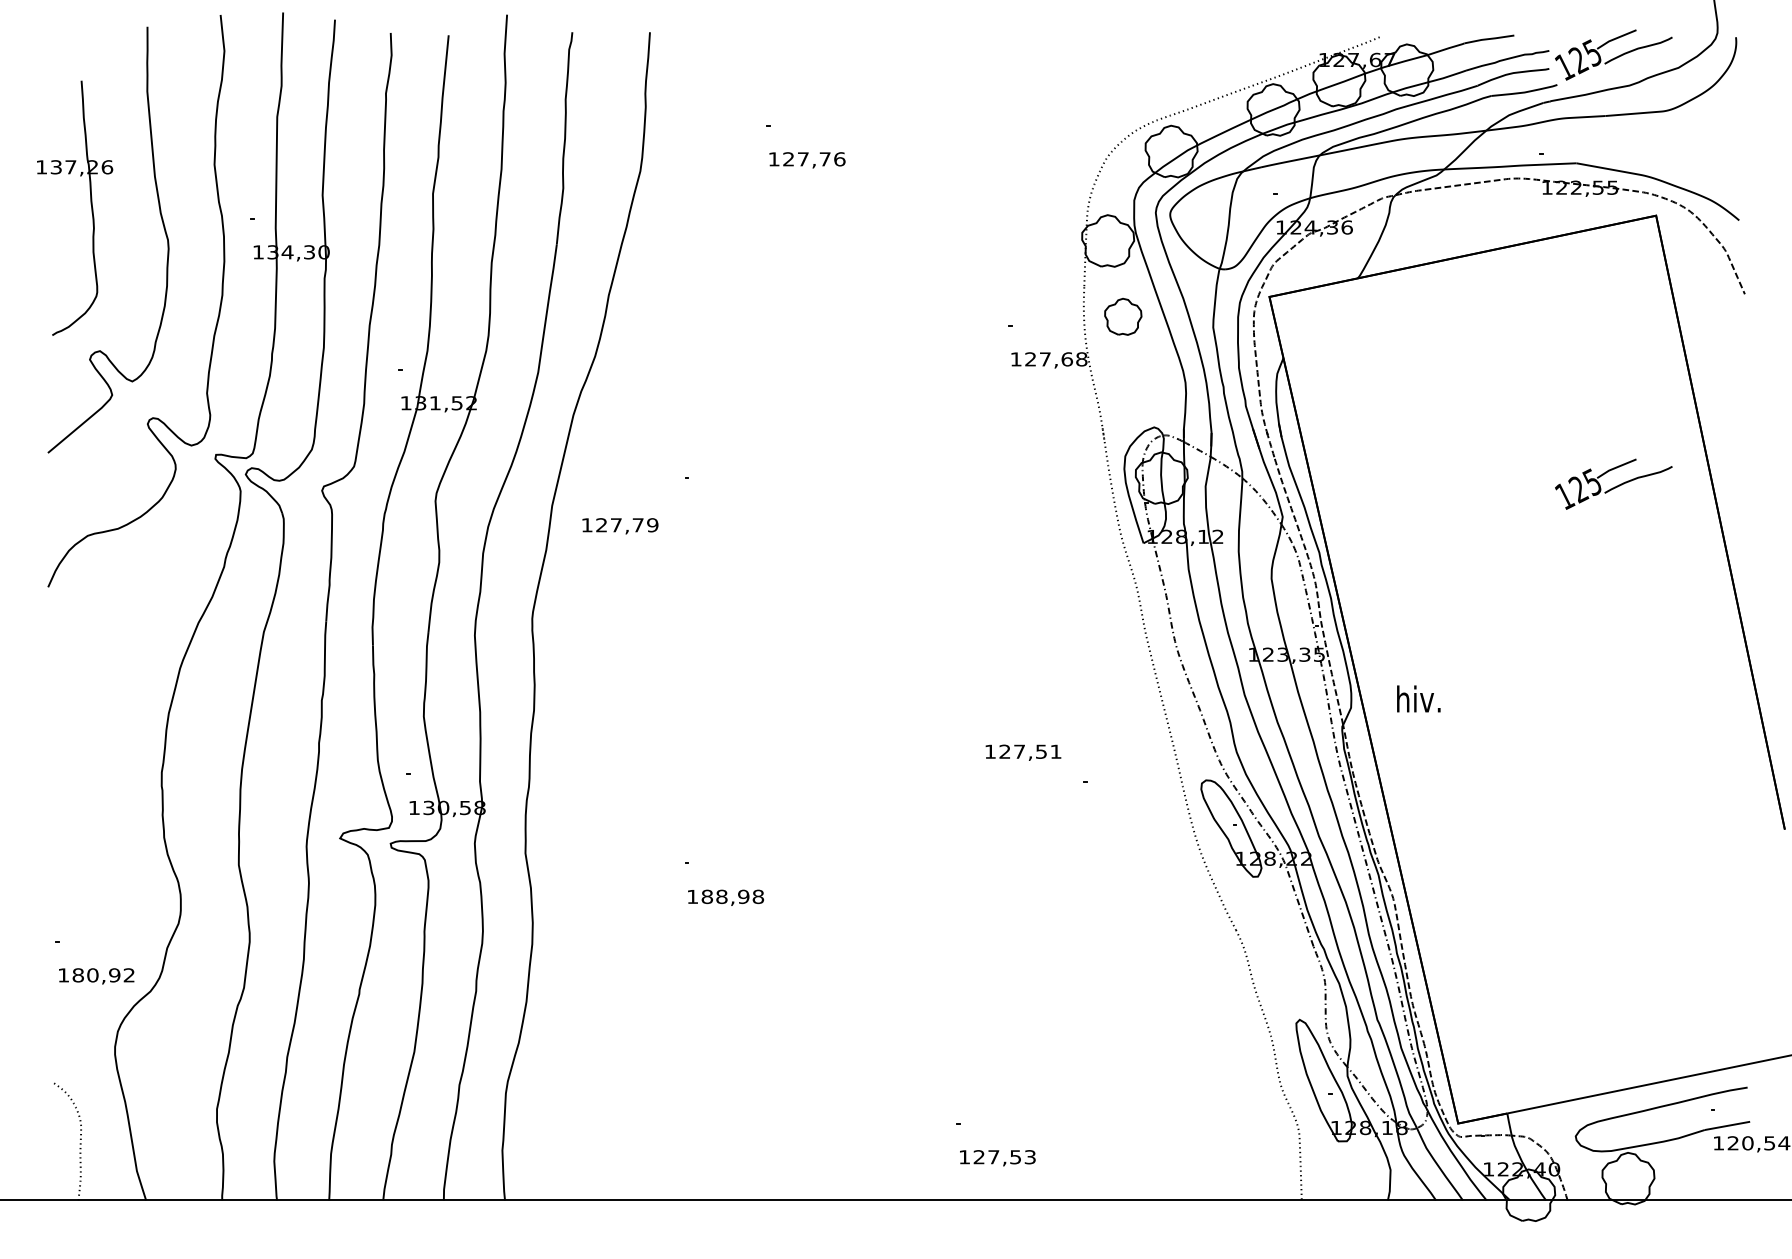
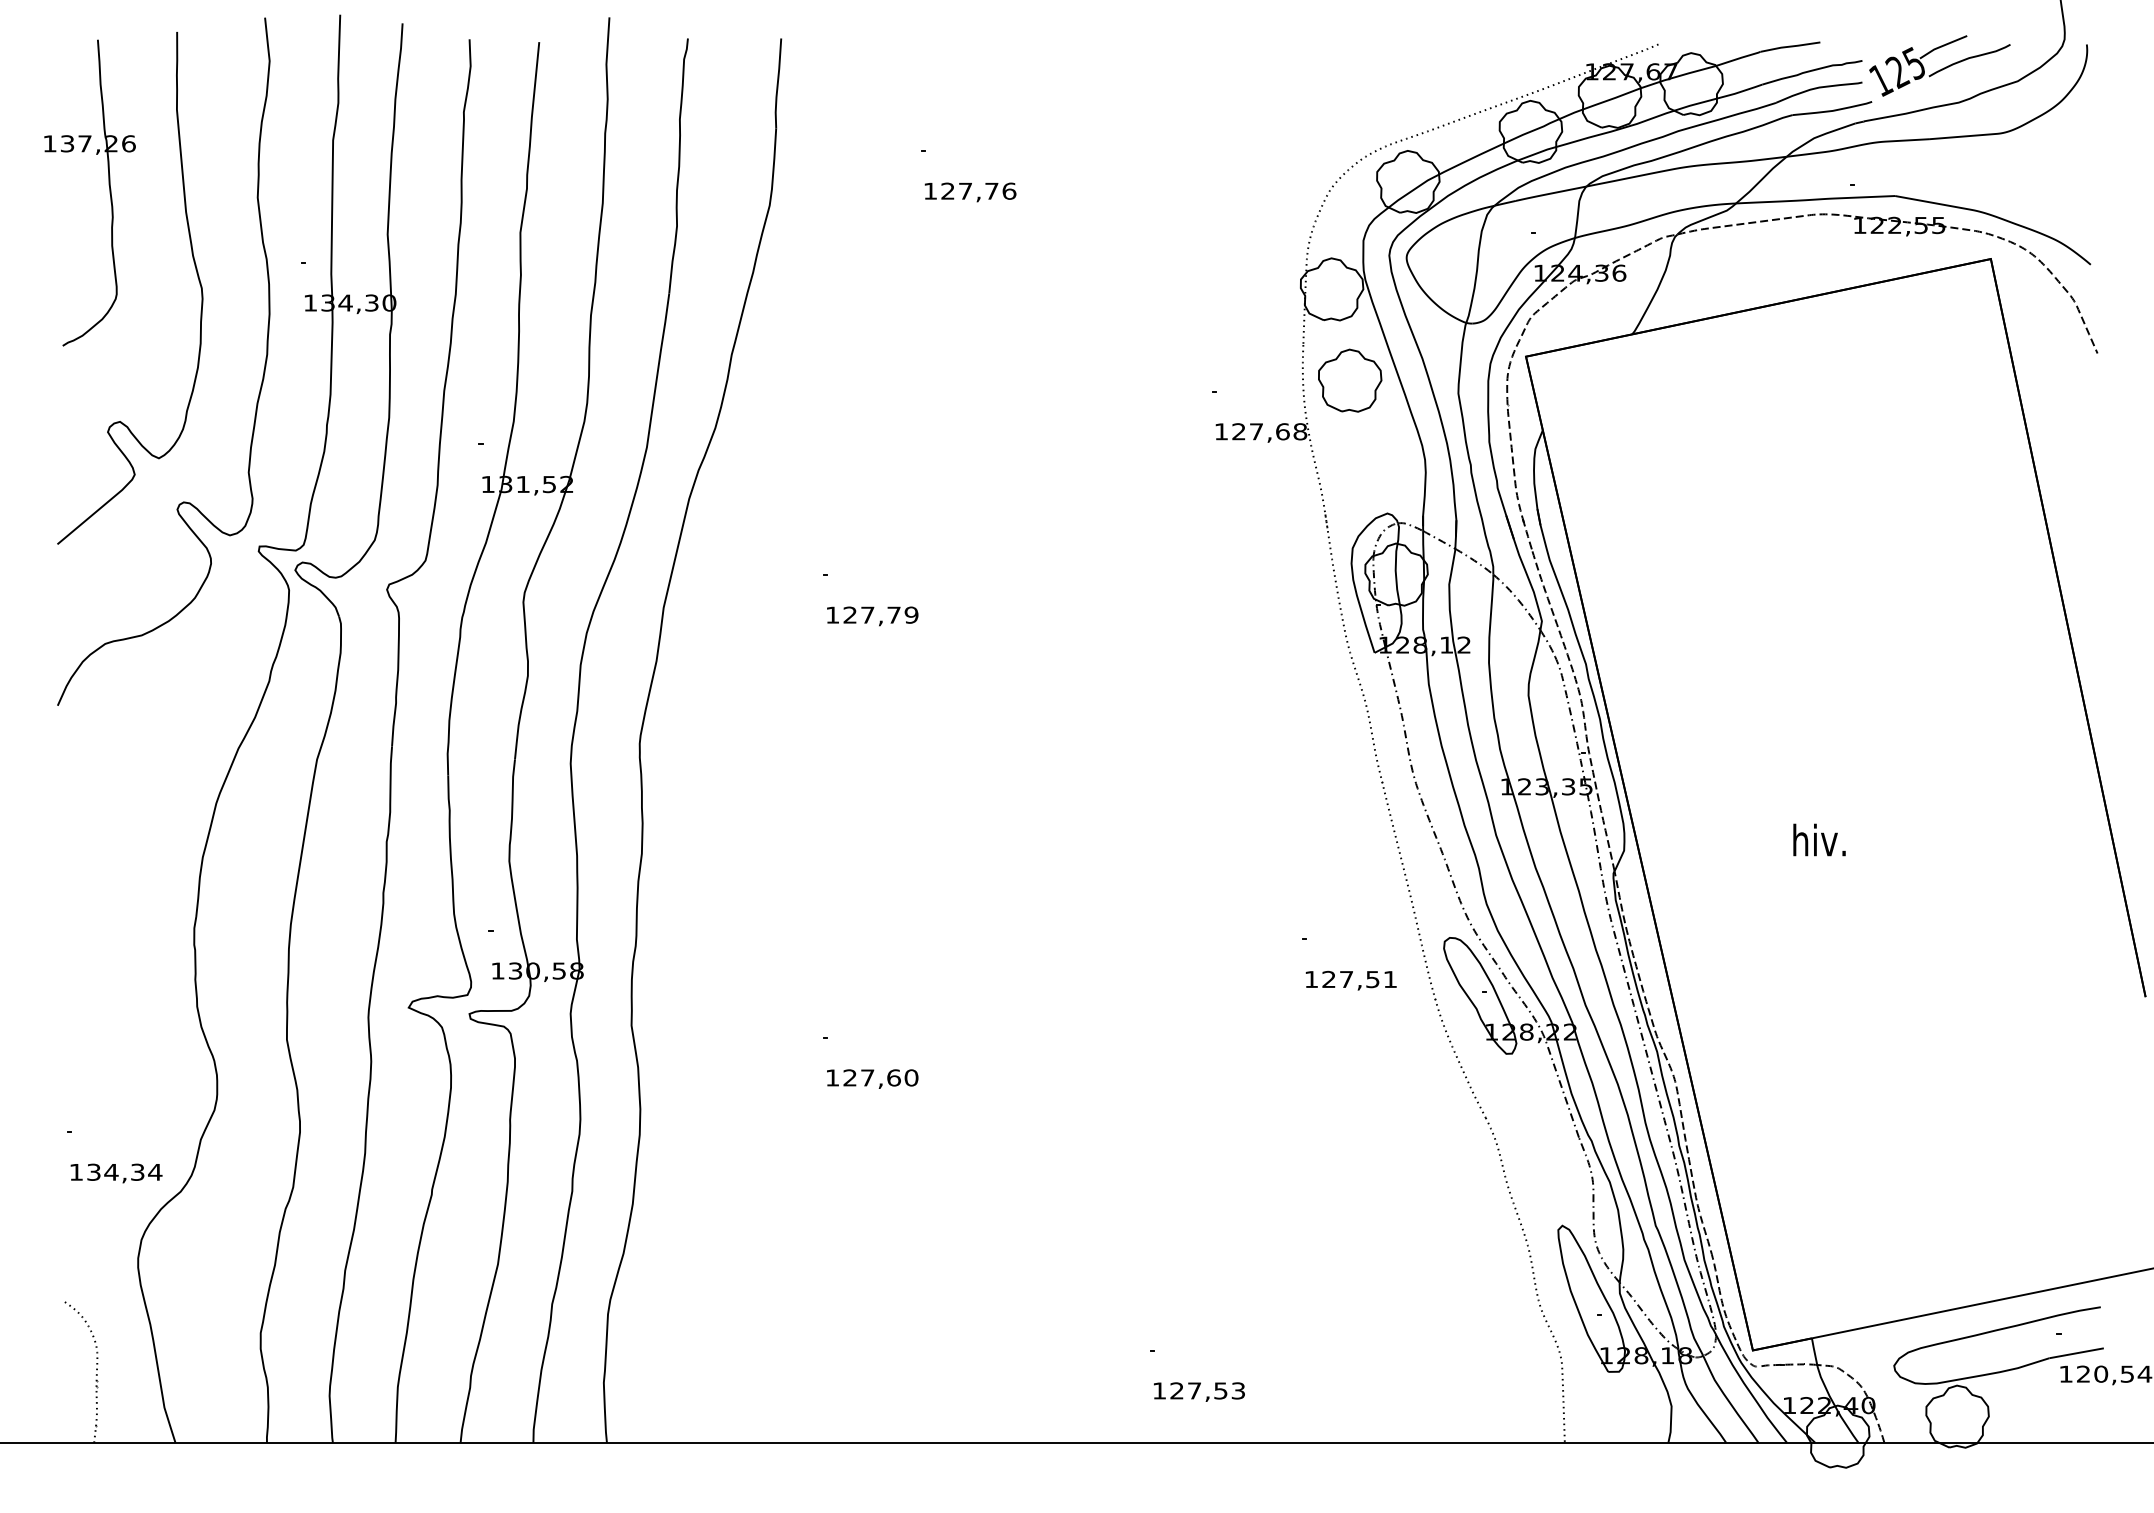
part: (91, 207) -> (109, 192), moved
part: (1123, 316) -> (1350, 380), size x1.43
part: (1613, 483) -> (1939, 581), removed
text: (620, 526) -> (872, 616), moved
text: (1418, 698) -> (1819, 839), moved
text: (1022, 752) -> (1350, 980), moved
text: (732, 896) -> (880, 1077), 188,98 -> 127,60
text: (103, 974) -> (124, 1171), 180,92 -> 134,34

